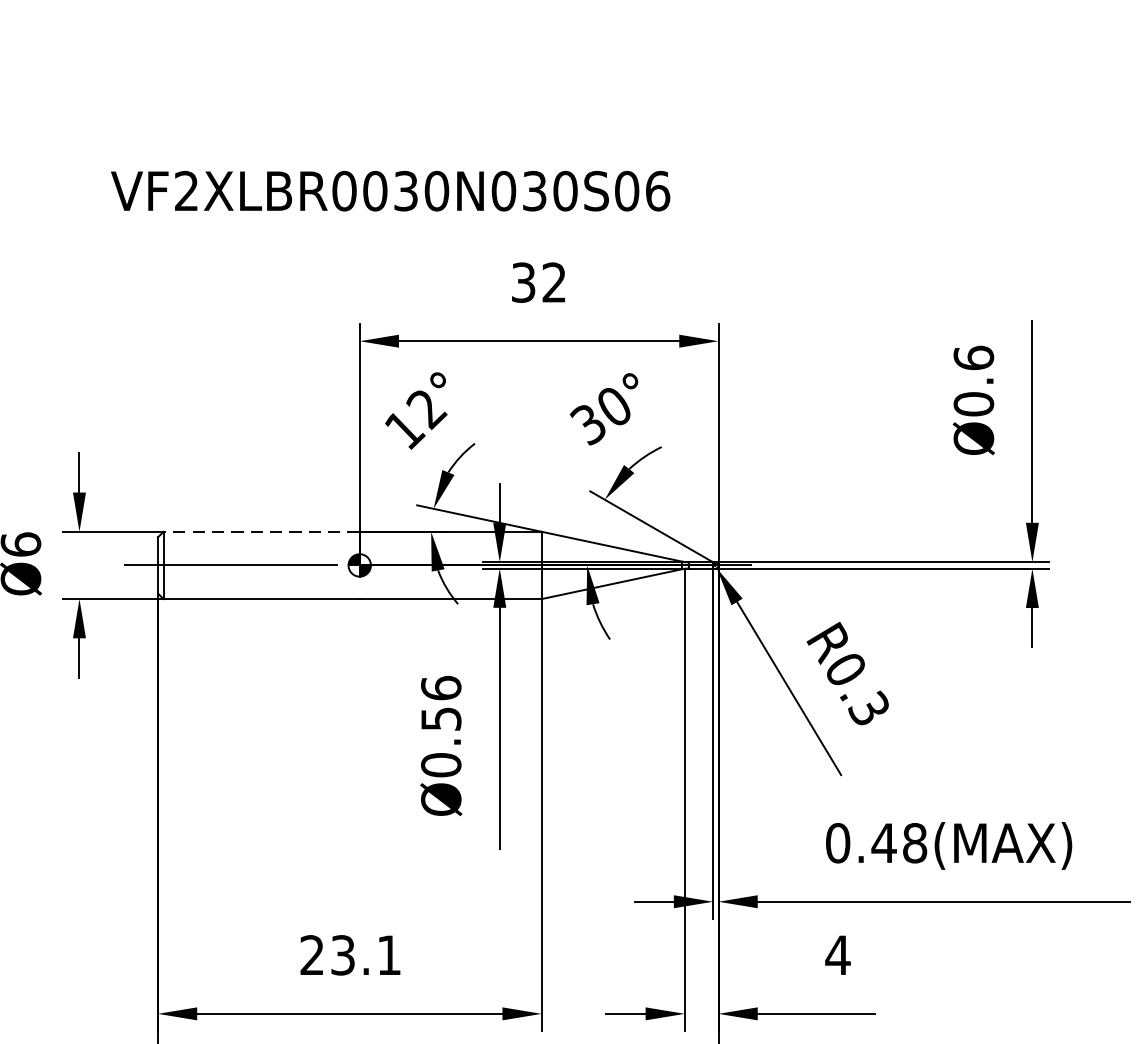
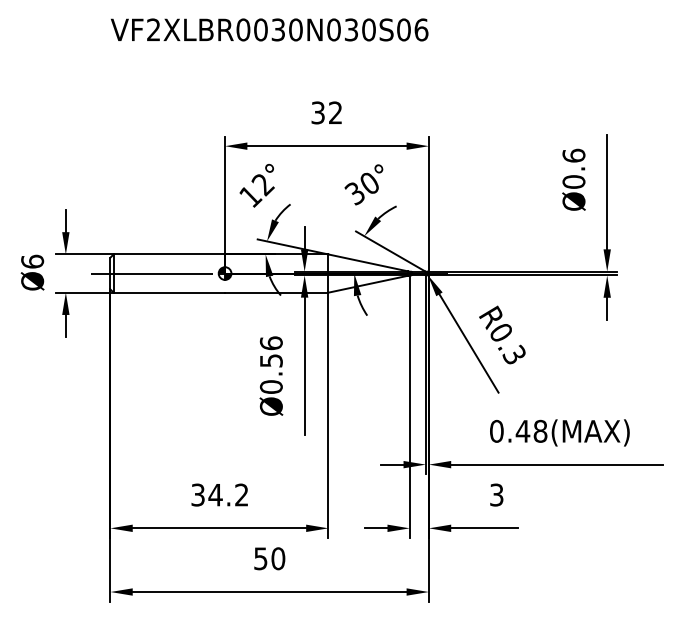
text: (390, 190) -> (269, 29), moved
line: (261, 531) -> (169, 254), dashed -> solid
text: (349, 954) -> (219, 494), 23.1 -> 34.2
text: (837, 954) -> (496, 494), 4 -> 3

